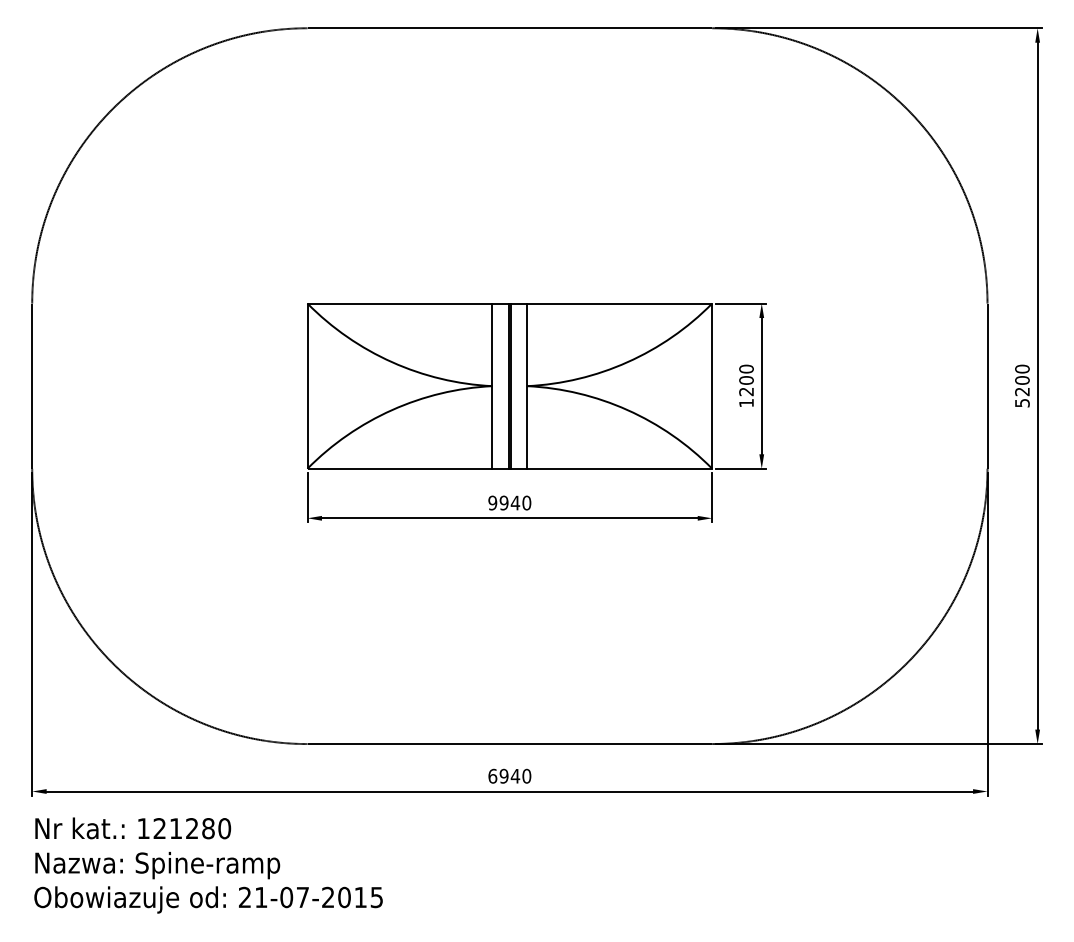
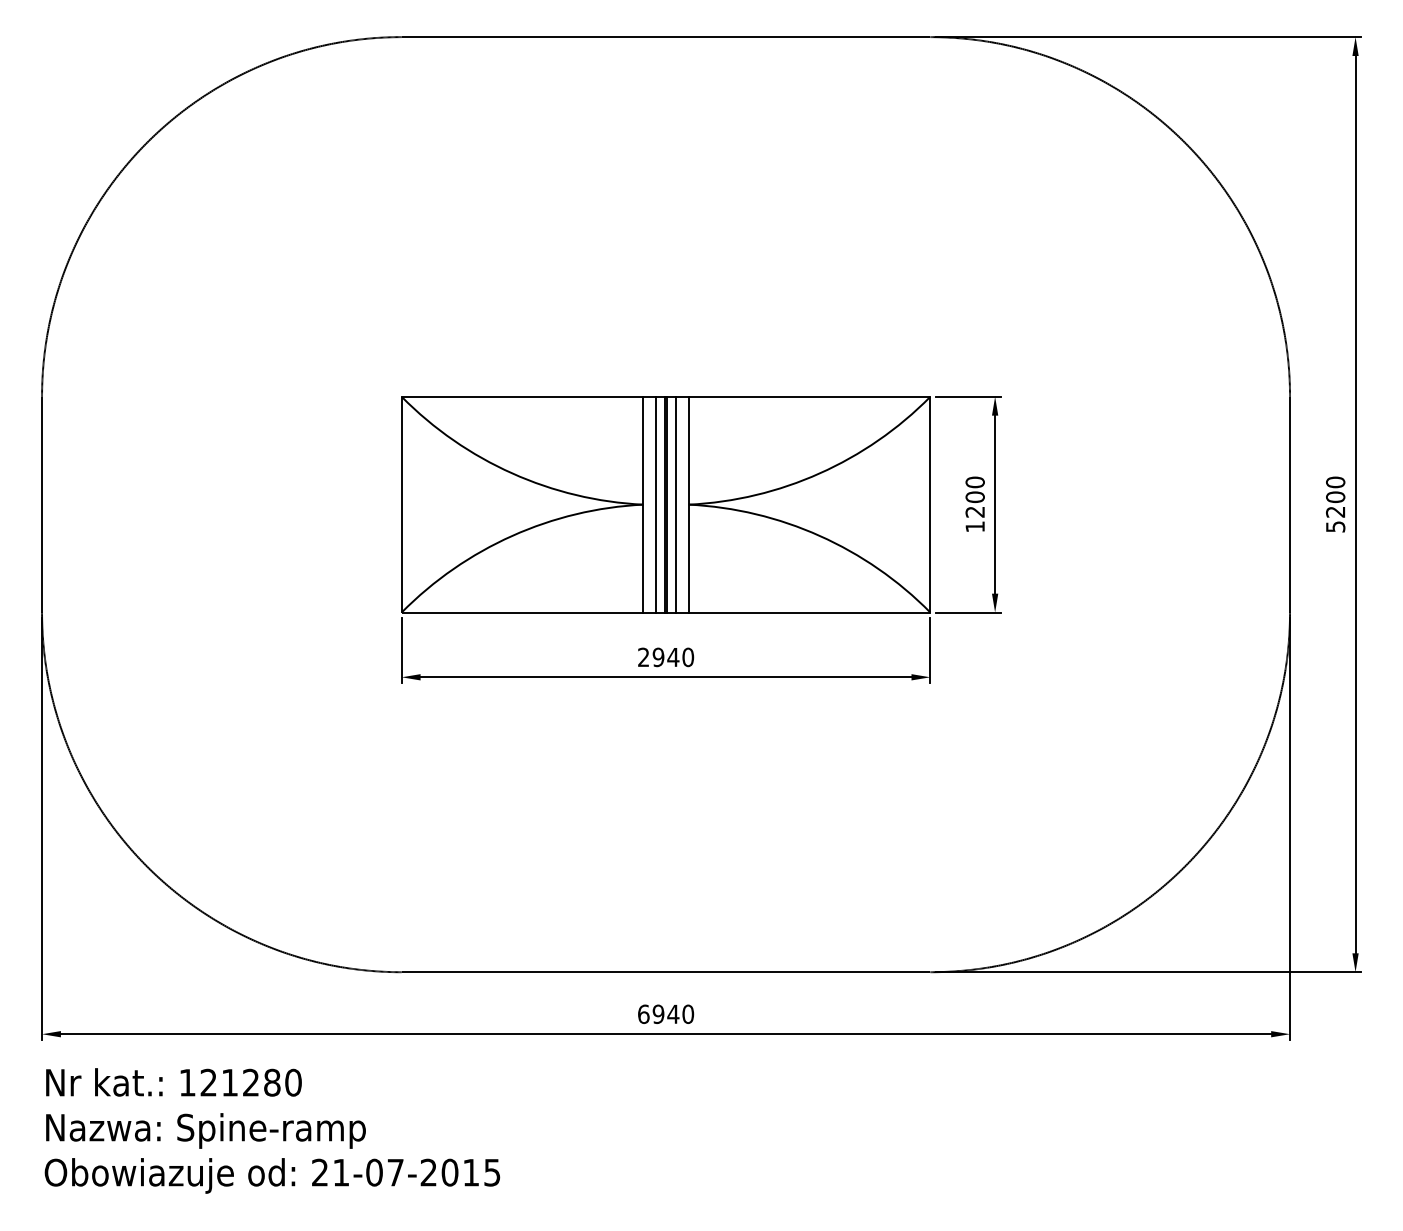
line: (502, 385) -> (656, 503), added
line: (517, 385) -> (676, 503), added
text: (492, 502) -> (643, 656), 9940 -> 2940

